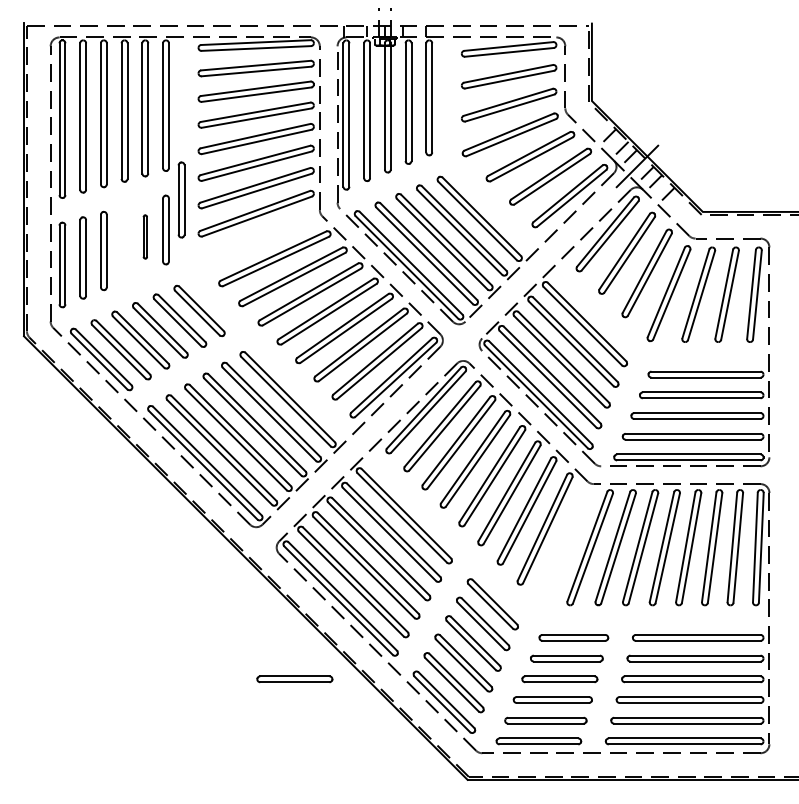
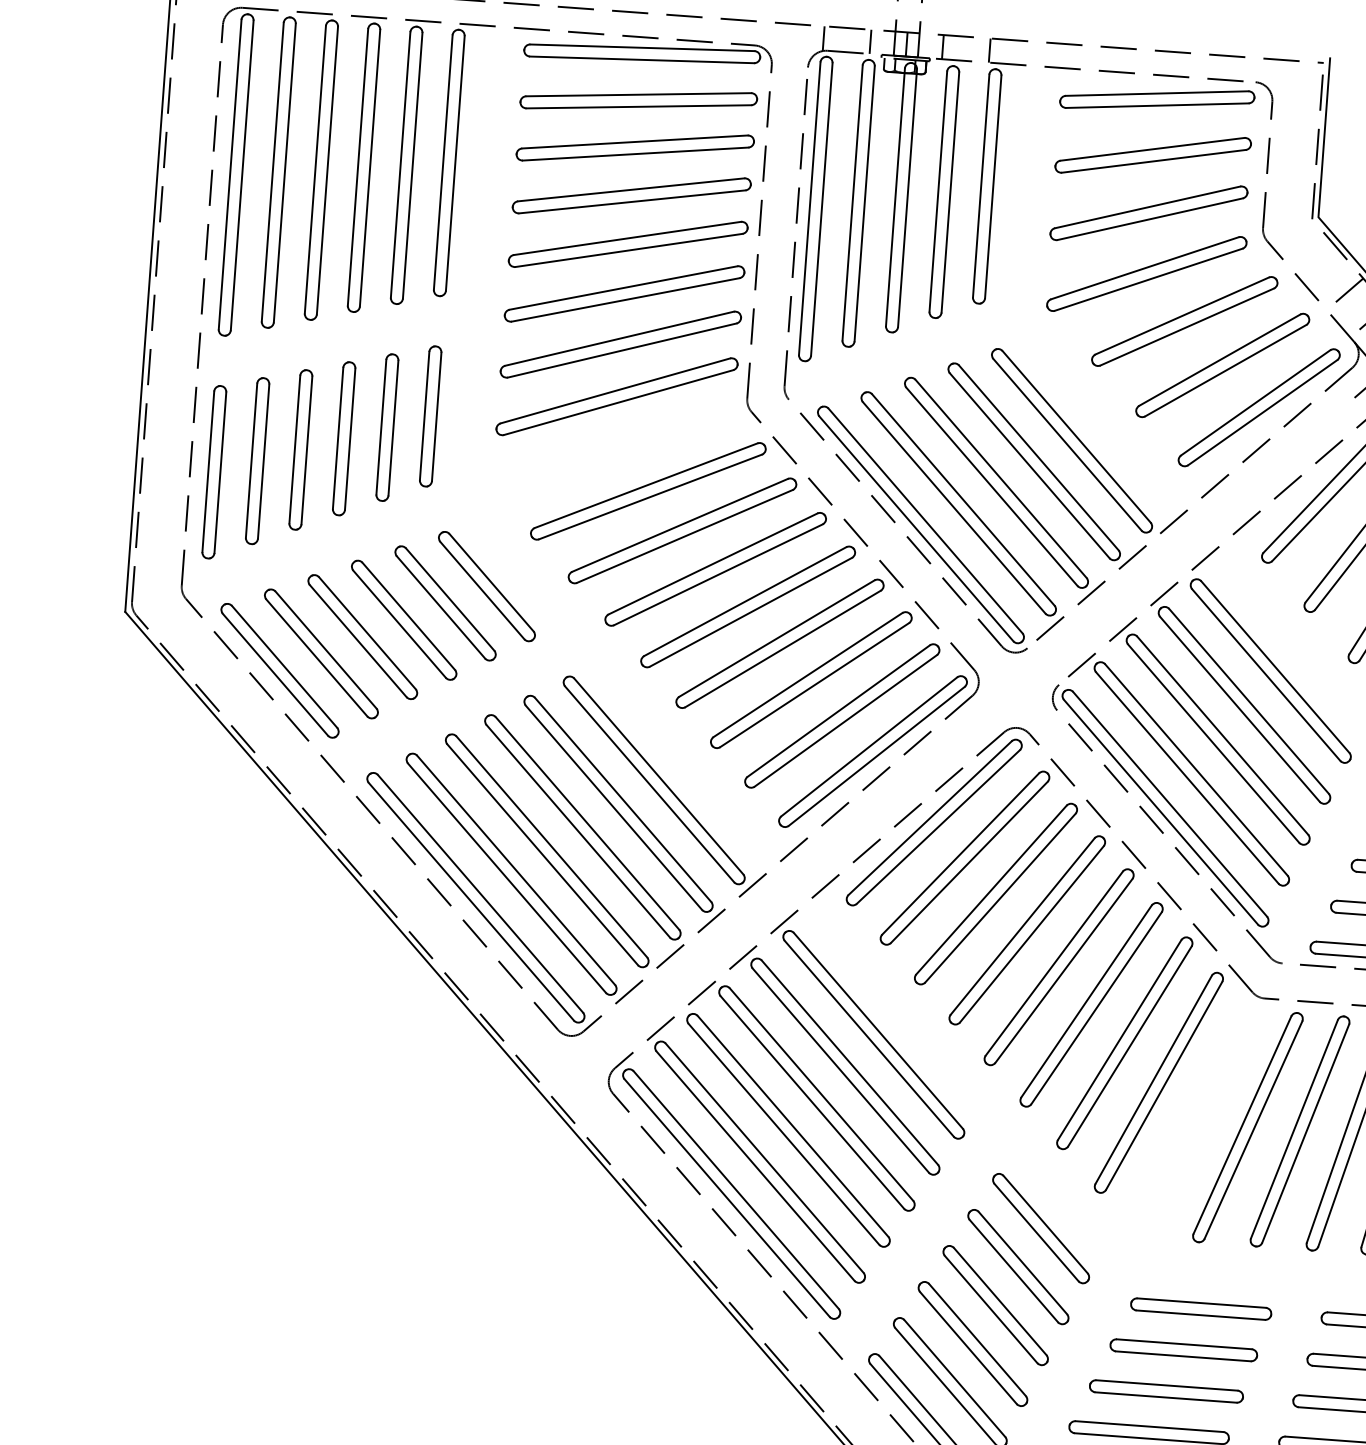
part: (181, 199) -> (344, 437), moved
part: (145, 236) -> (387, 426), size x1.67
part: (294, 679) -> (625, 1352), removed

